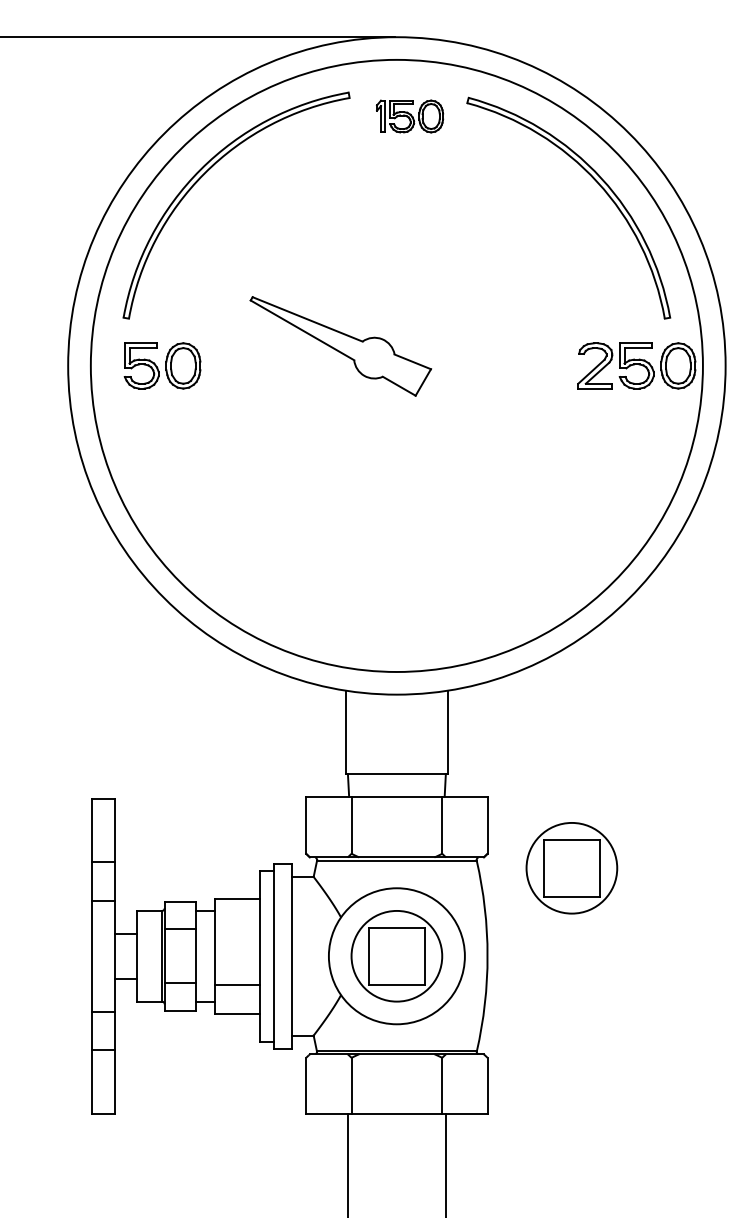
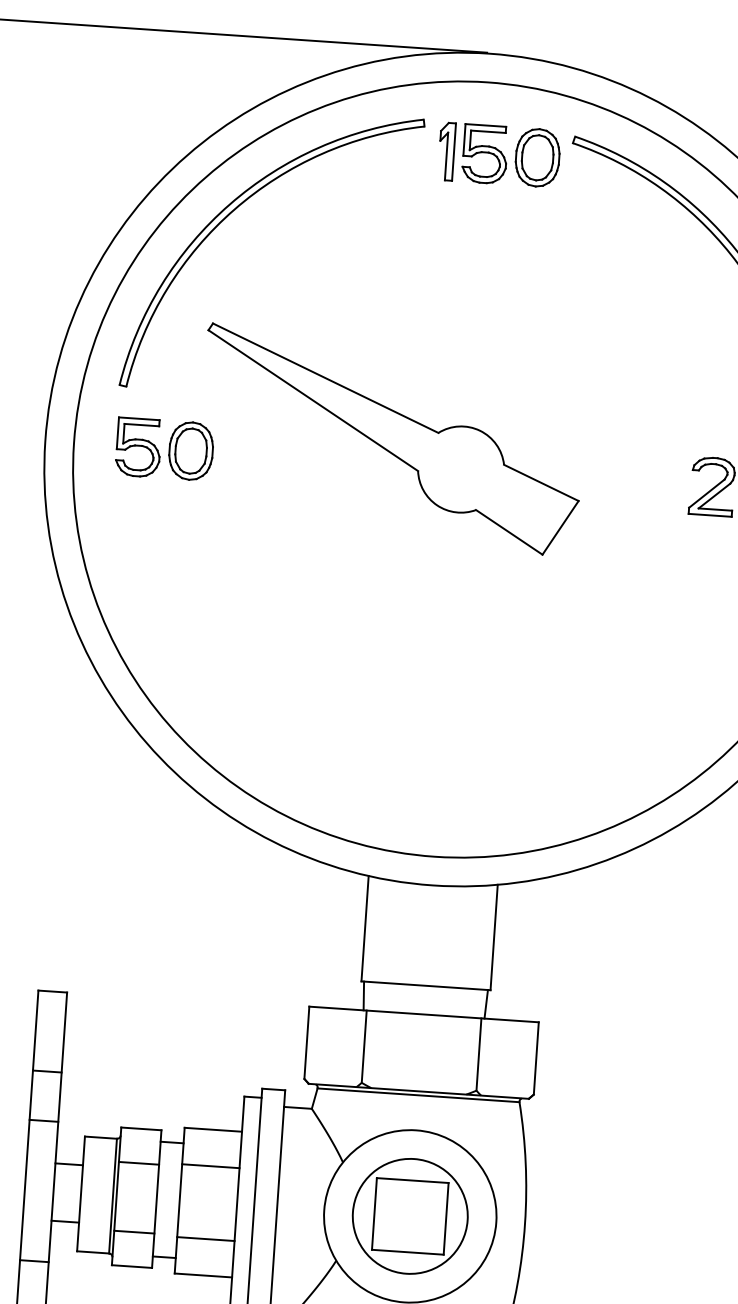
part: (409, 116) -> (498, 155), size x1.43
part: (340, 346) -> (391, 440), size x1.67
part: (571, 868) -> (638, 1120), removed
line: (236, 927) -> (209, 1166), added

